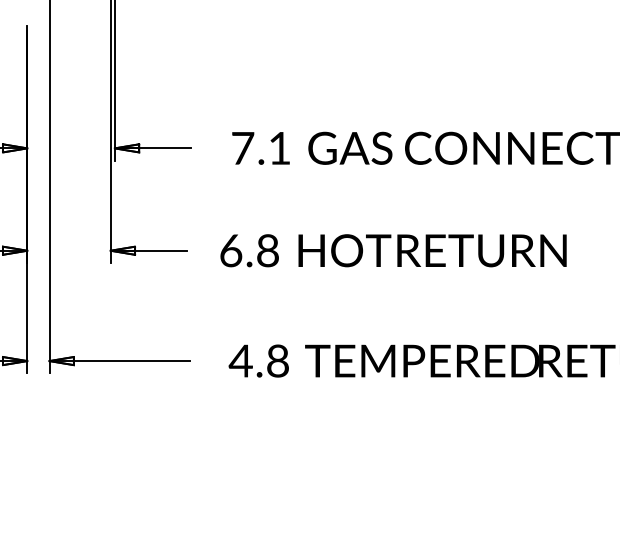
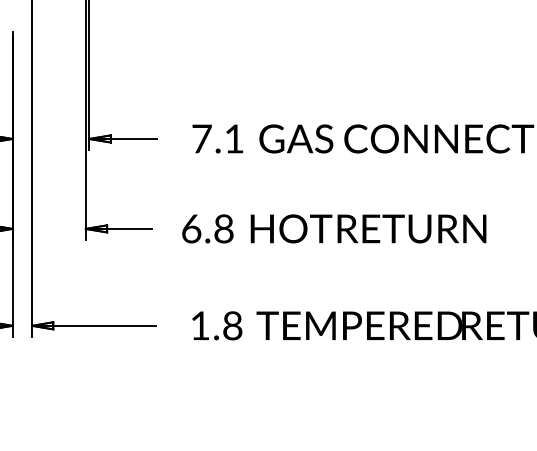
text: (240, 360) -> (199, 325), 4.8 -> 1.8

